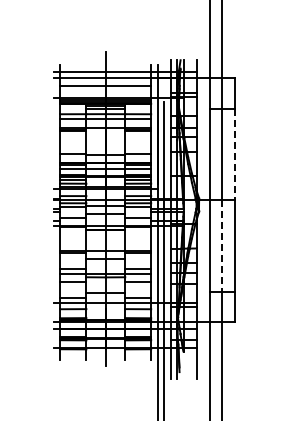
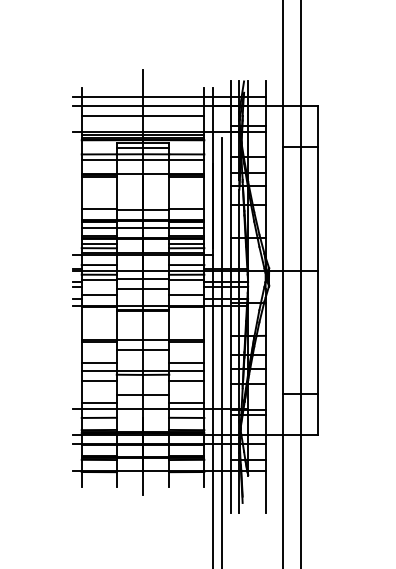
line: (235, 154) -> (318, 208), dashed -> solid
line: (222, 246) -> (300, 333), dashed -> solid

